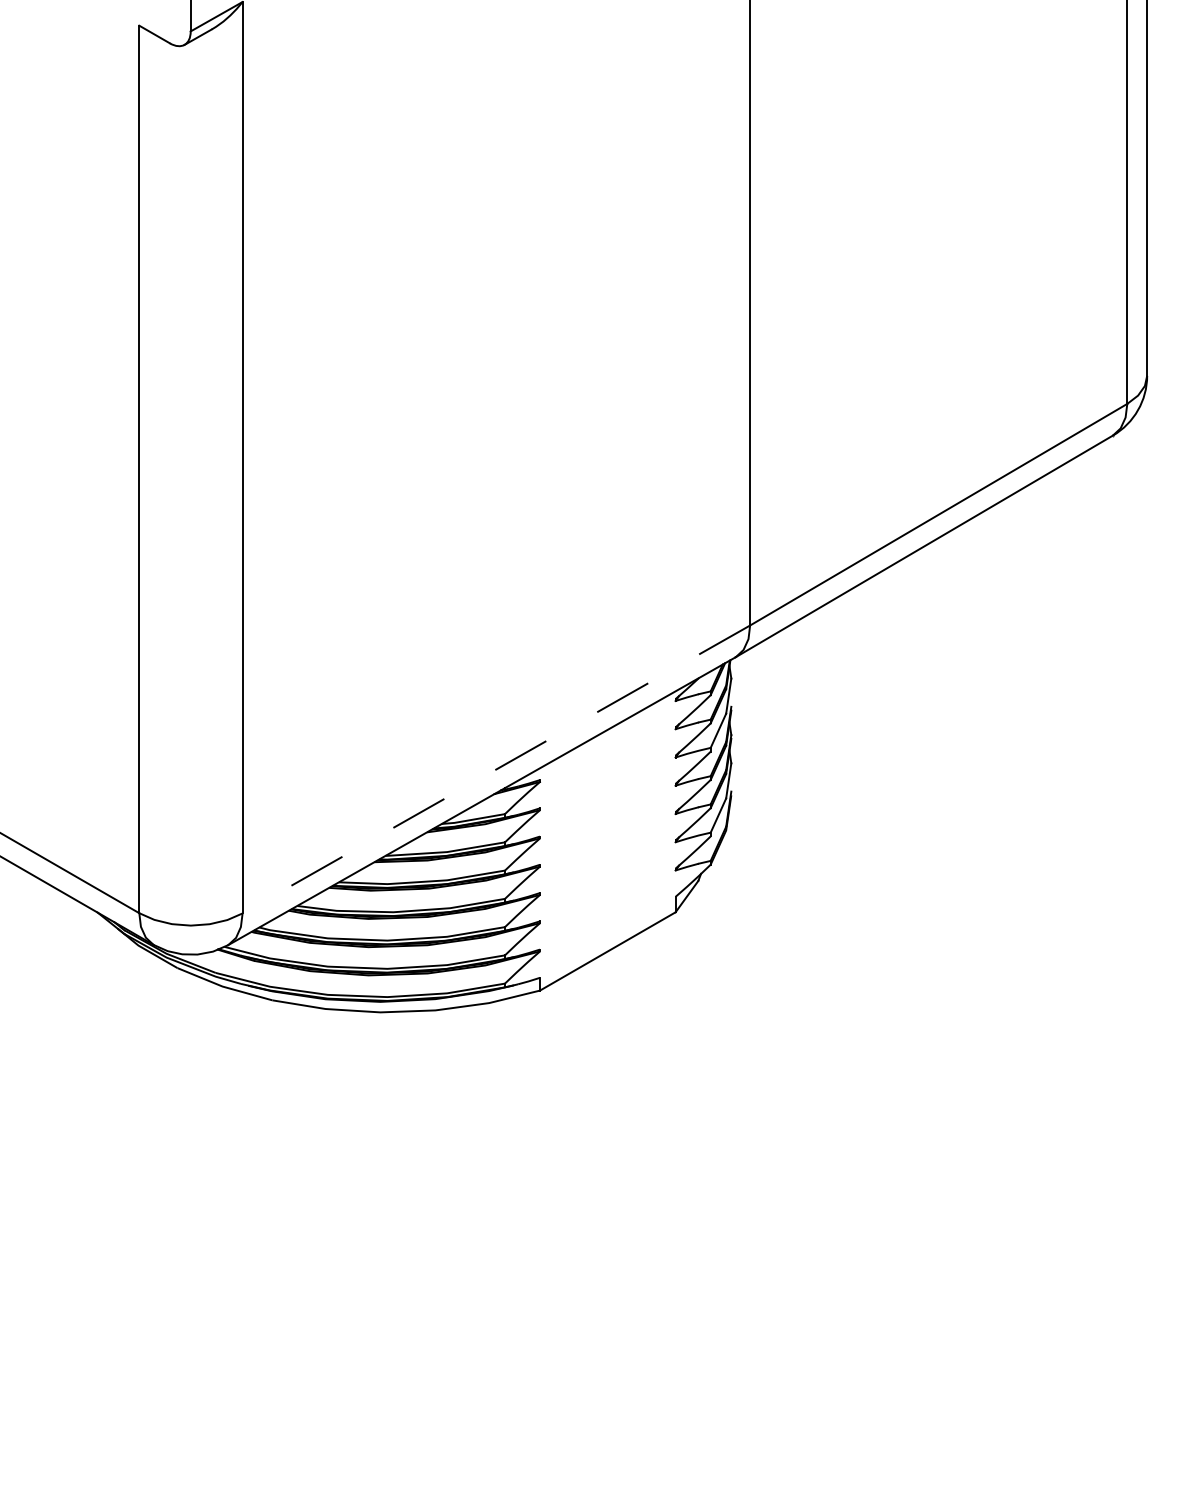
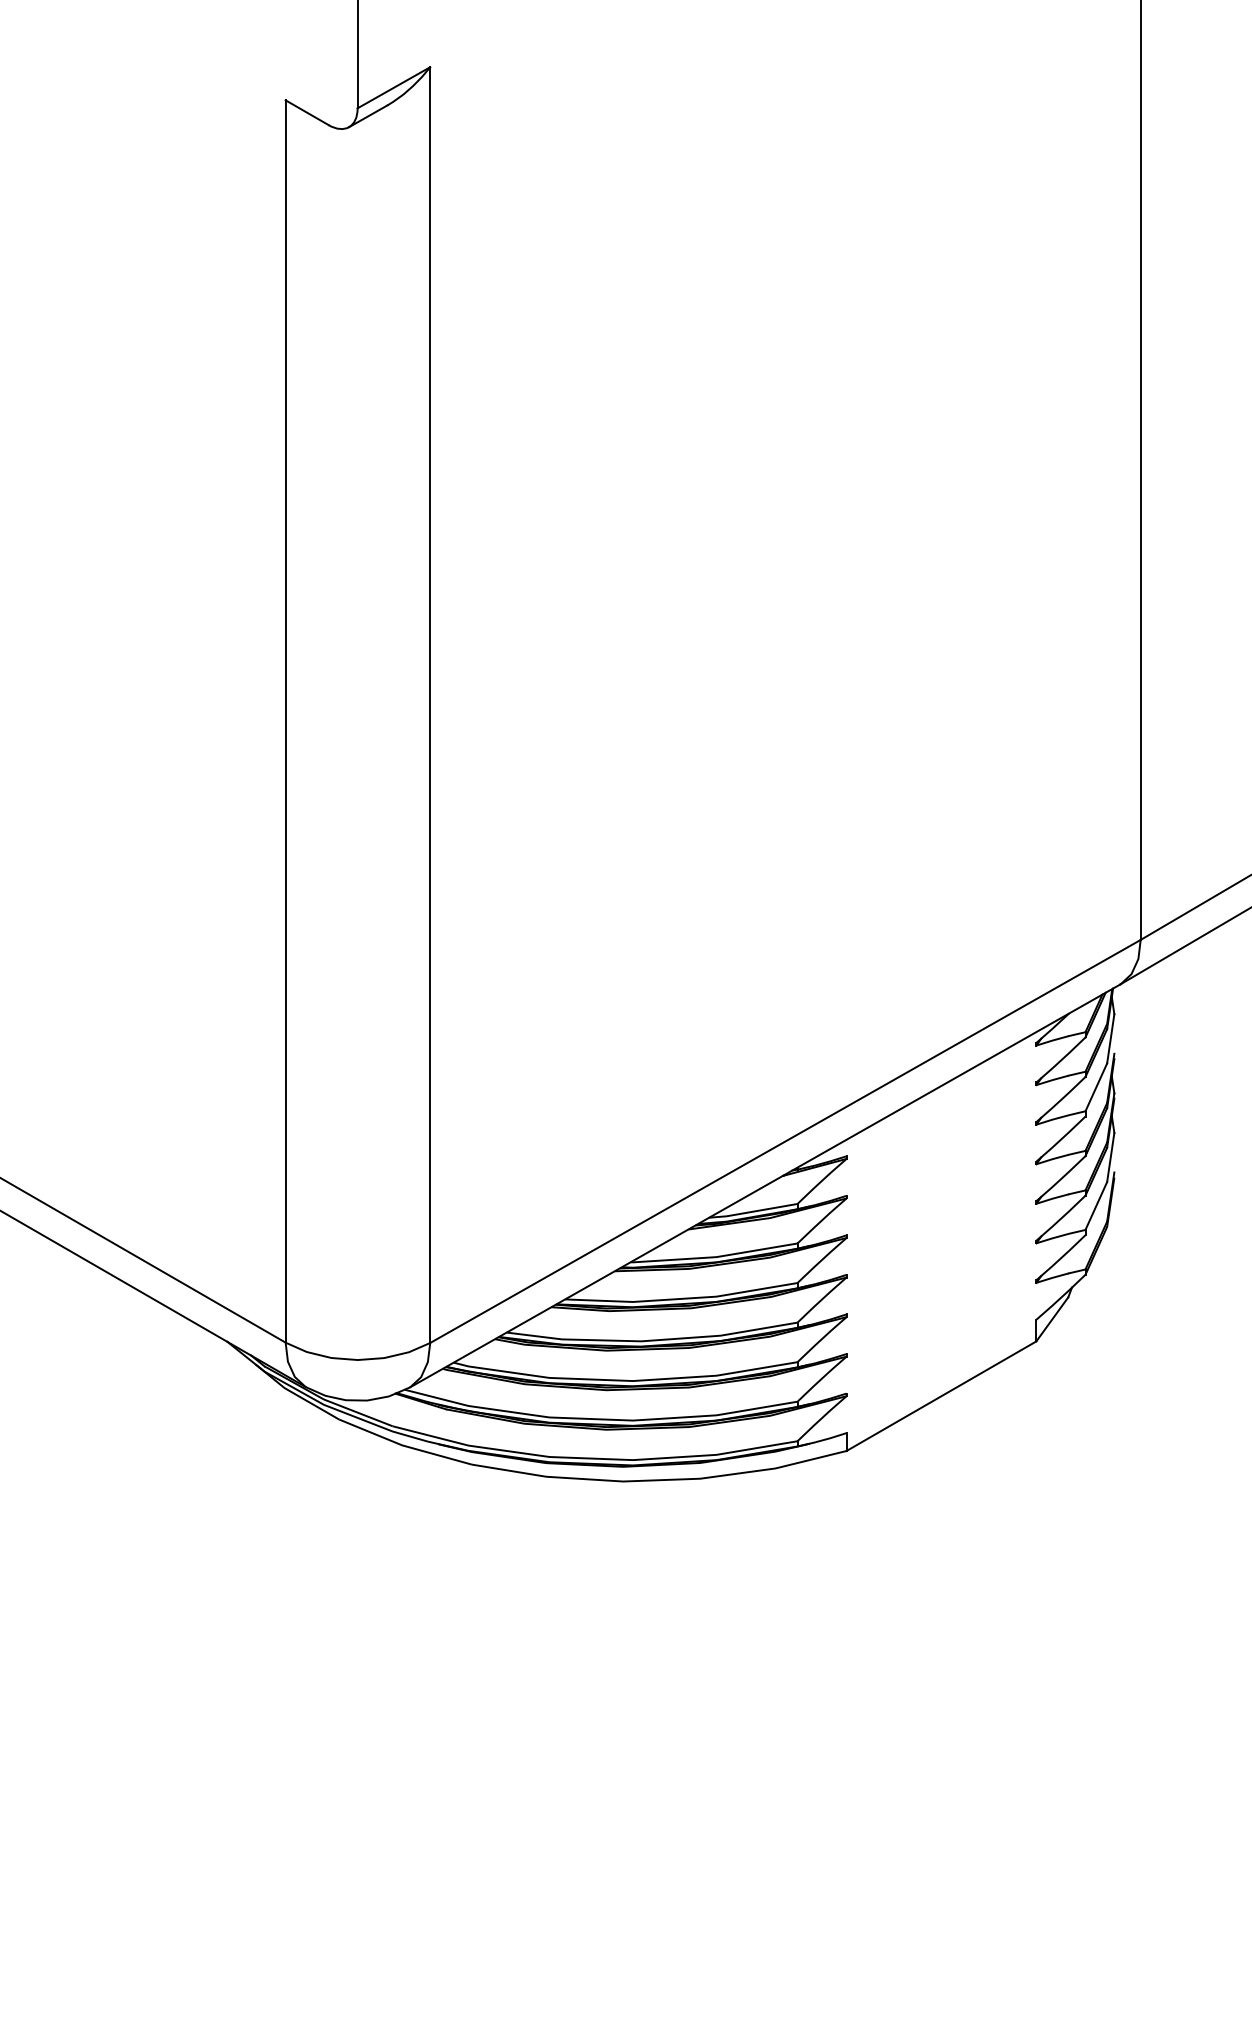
line: (496, 769) -> (785, 1141), dashed -> solid

